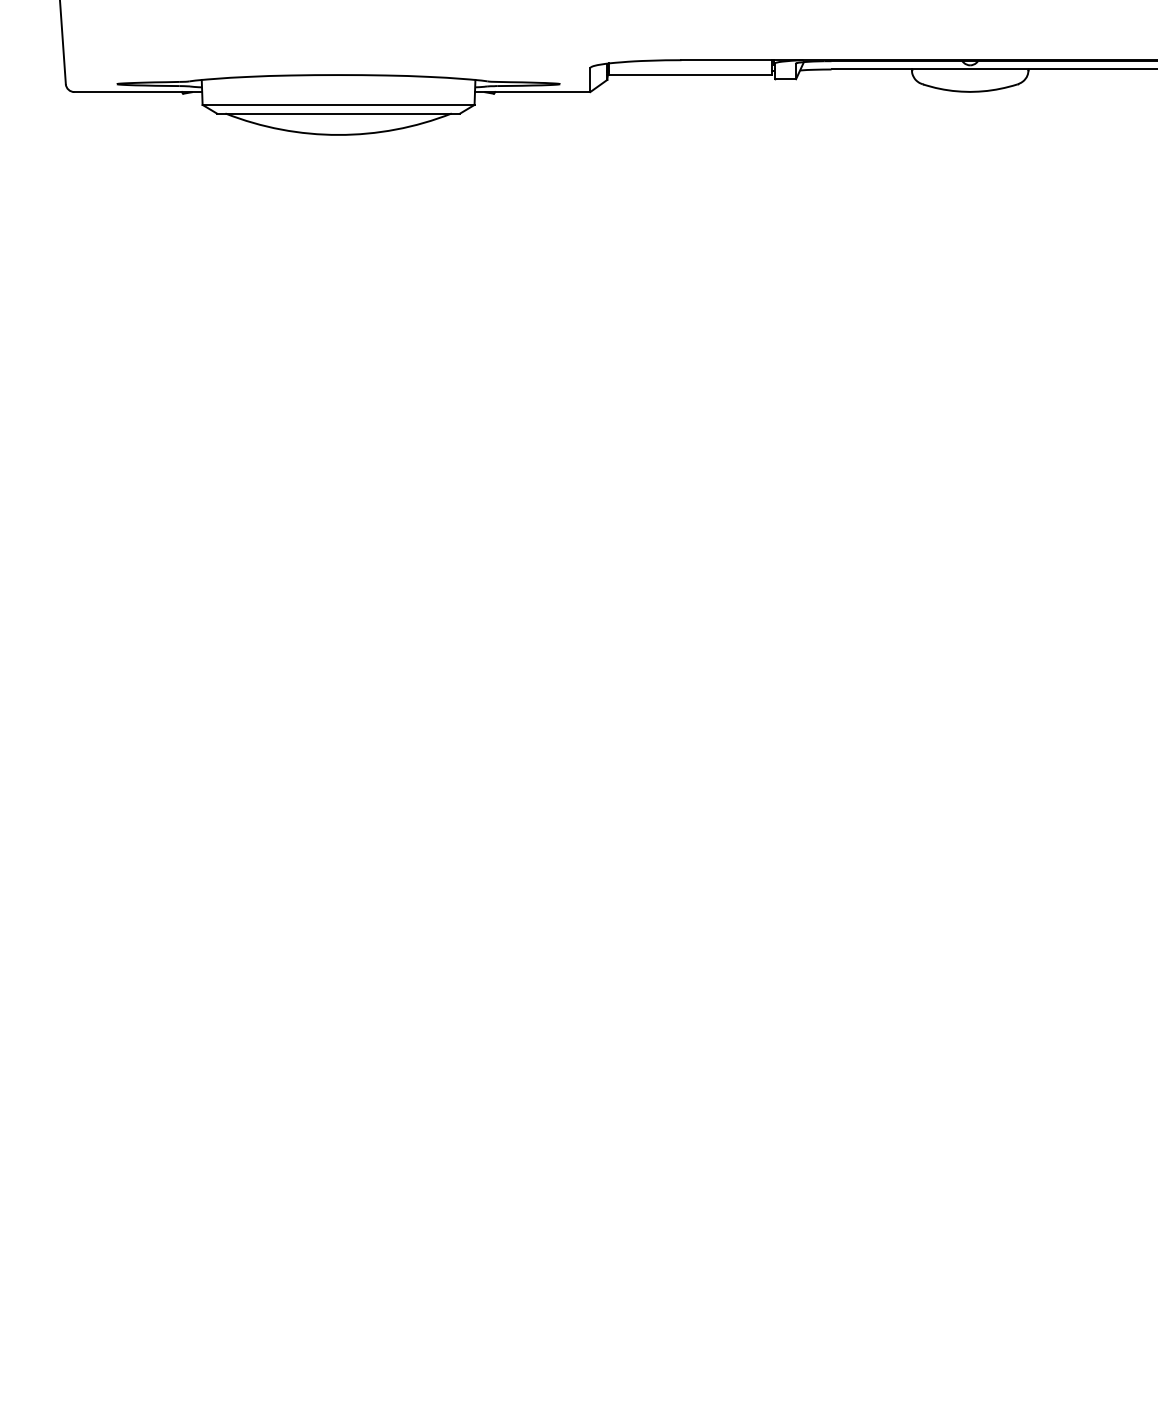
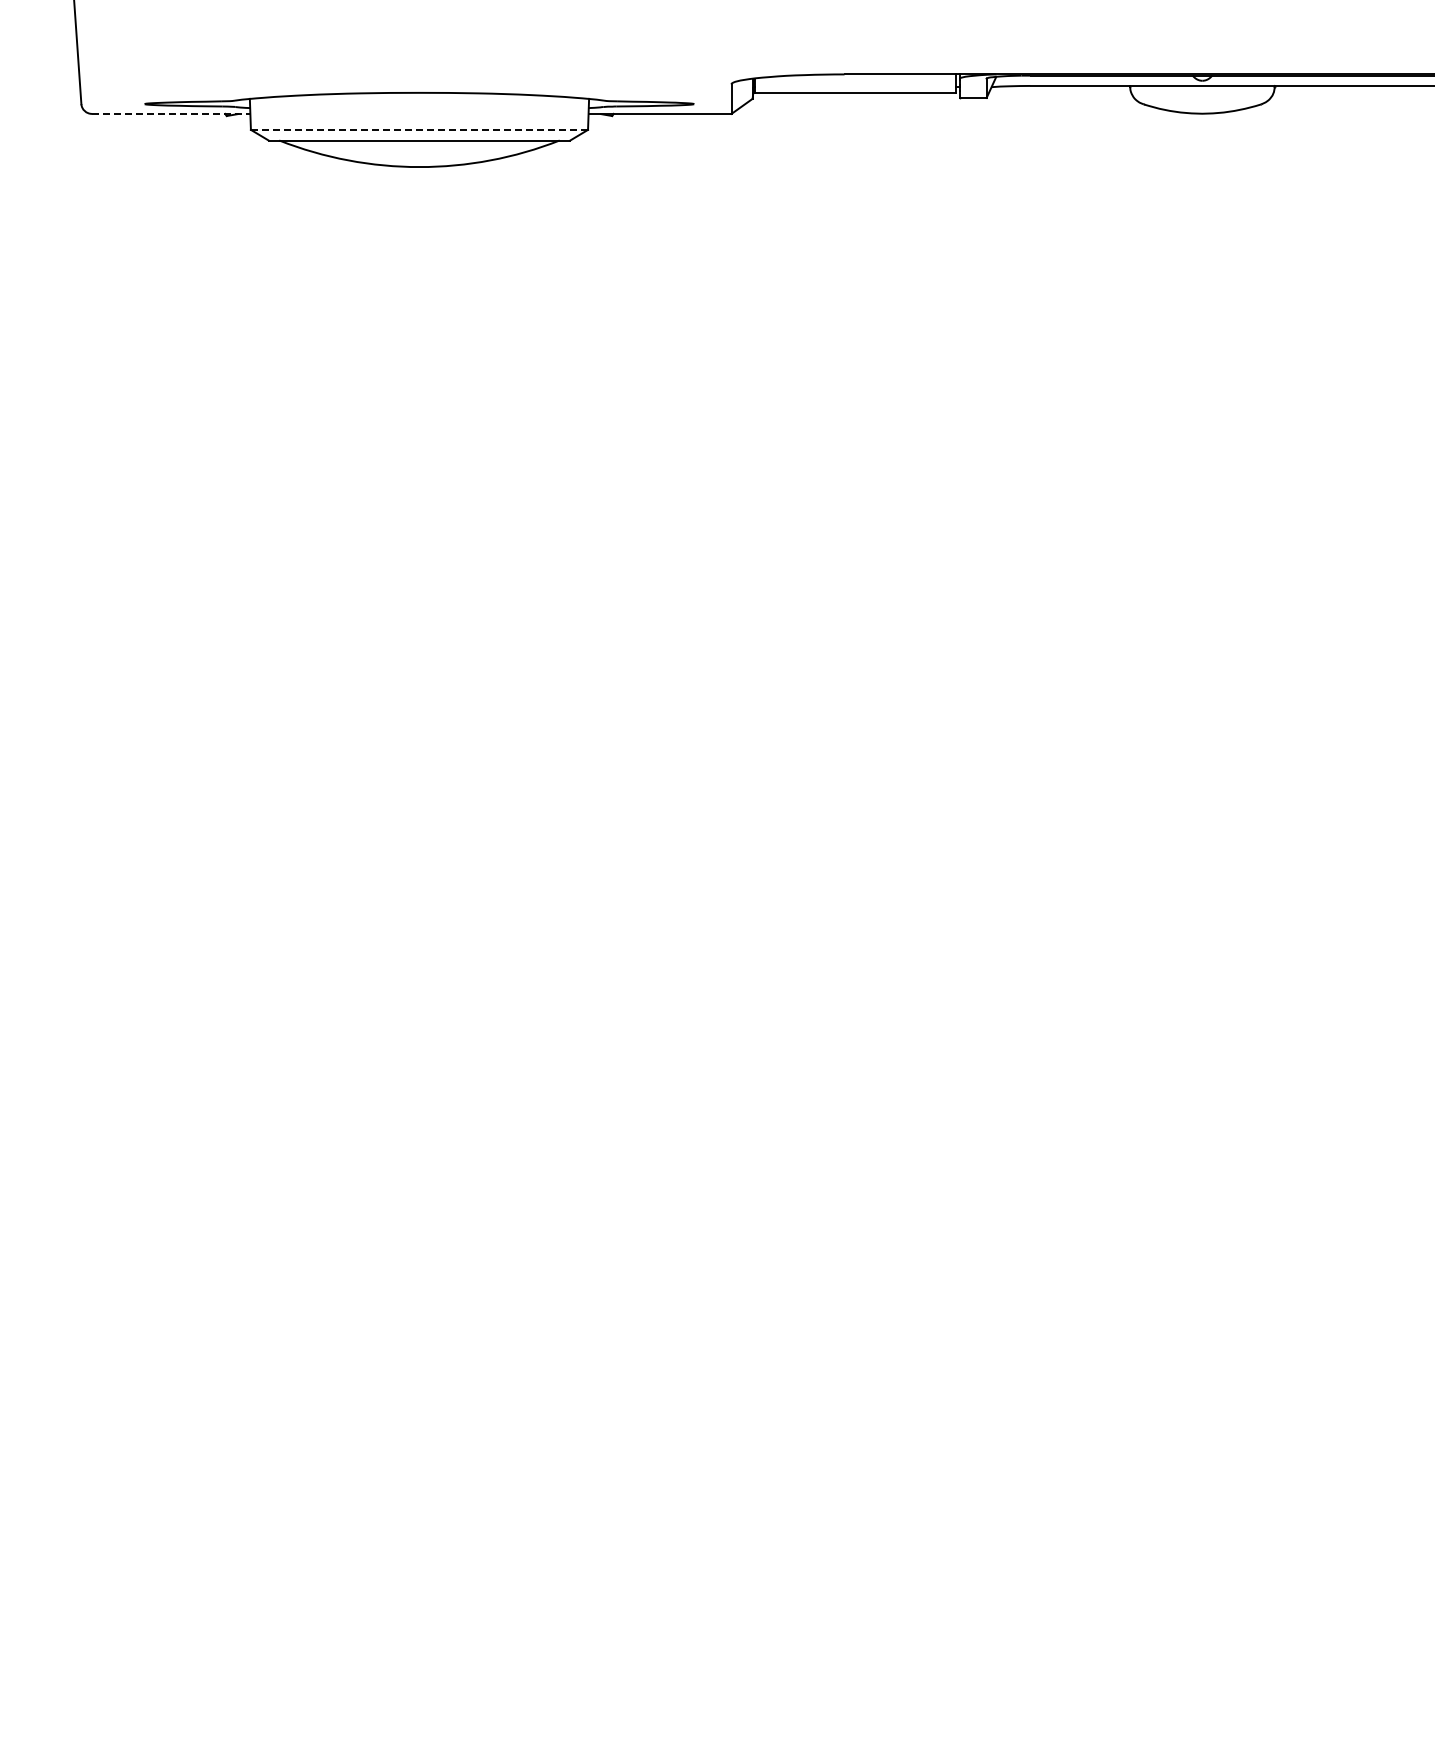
line: (138, 91) -> (171, 113), solid -> dashed
line: (338, 104) -> (419, 129), solid -> dashed

